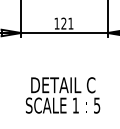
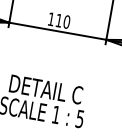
text: (67, 23) -> (63, 21), 121 -> 110

